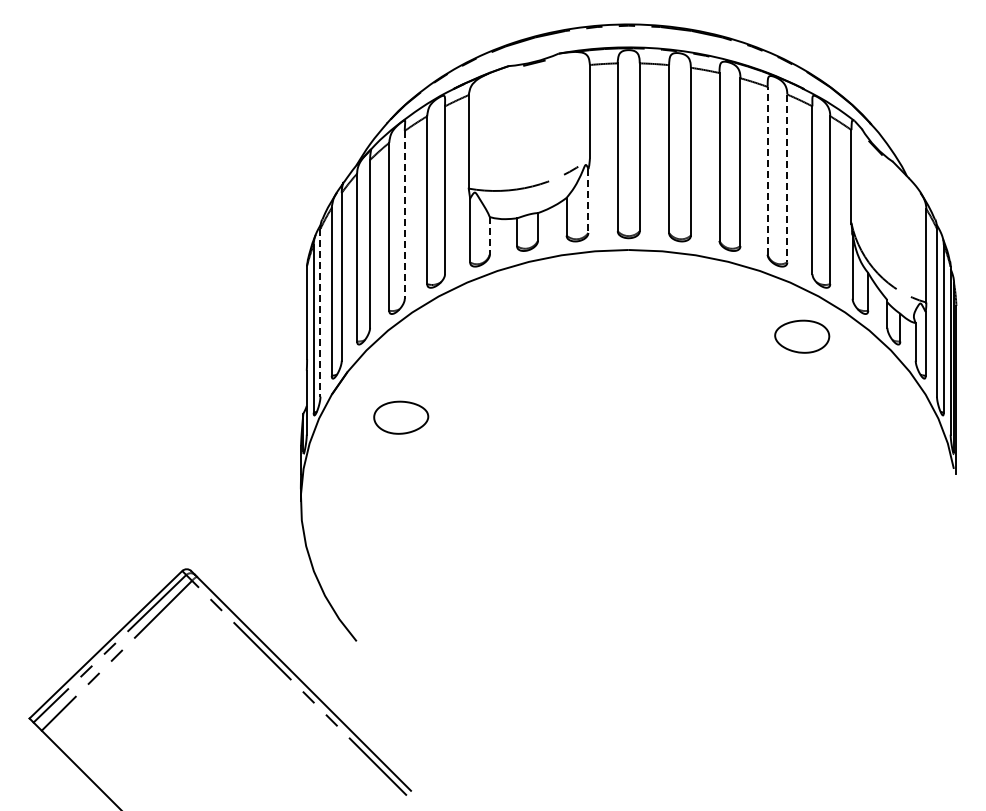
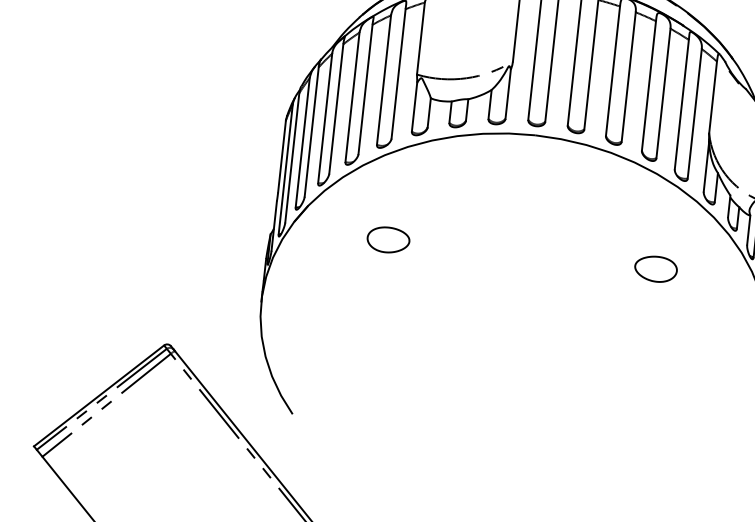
line: (767, 170) -> (648, 85), dashed -> solid
line: (787, 178) -> (663, 93), dashed -> solid
line: (588, 201) -> (508, 94), dashed -> solid
line: (404, 214) -> (365, 89), dashed -> solid
line: (489, 235) -> (429, 112), dashed -> solid
line: (320, 312) -> (292, 157), dashed -> solid
part: (802, 336) -> (656, 269), moved
part: (401, 417) -> (388, 239), moved

